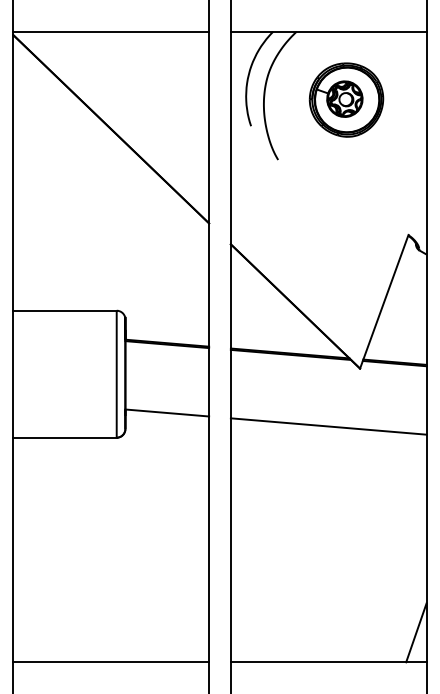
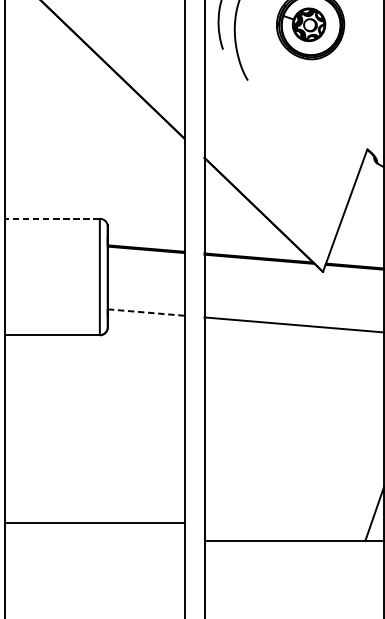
line: (65, 310) -> (52, 218), solid -> dashed
line: (166, 412) -> (145, 312), solid -> dashed
line: (111, 662) -> (95, 522), moved

